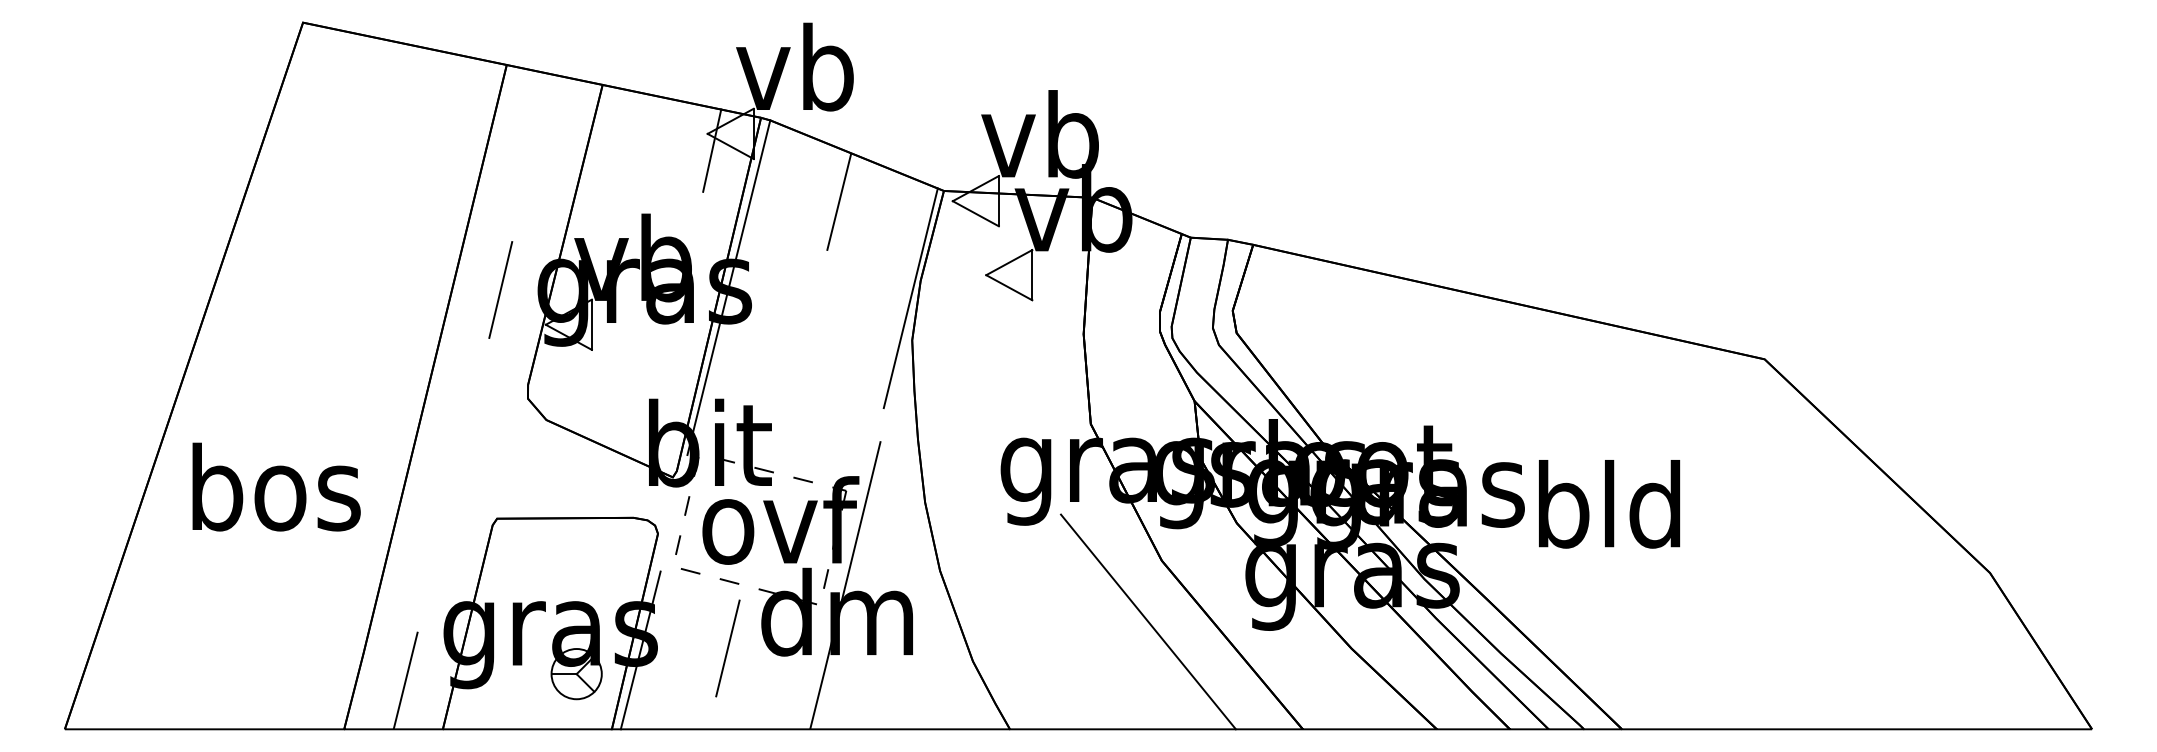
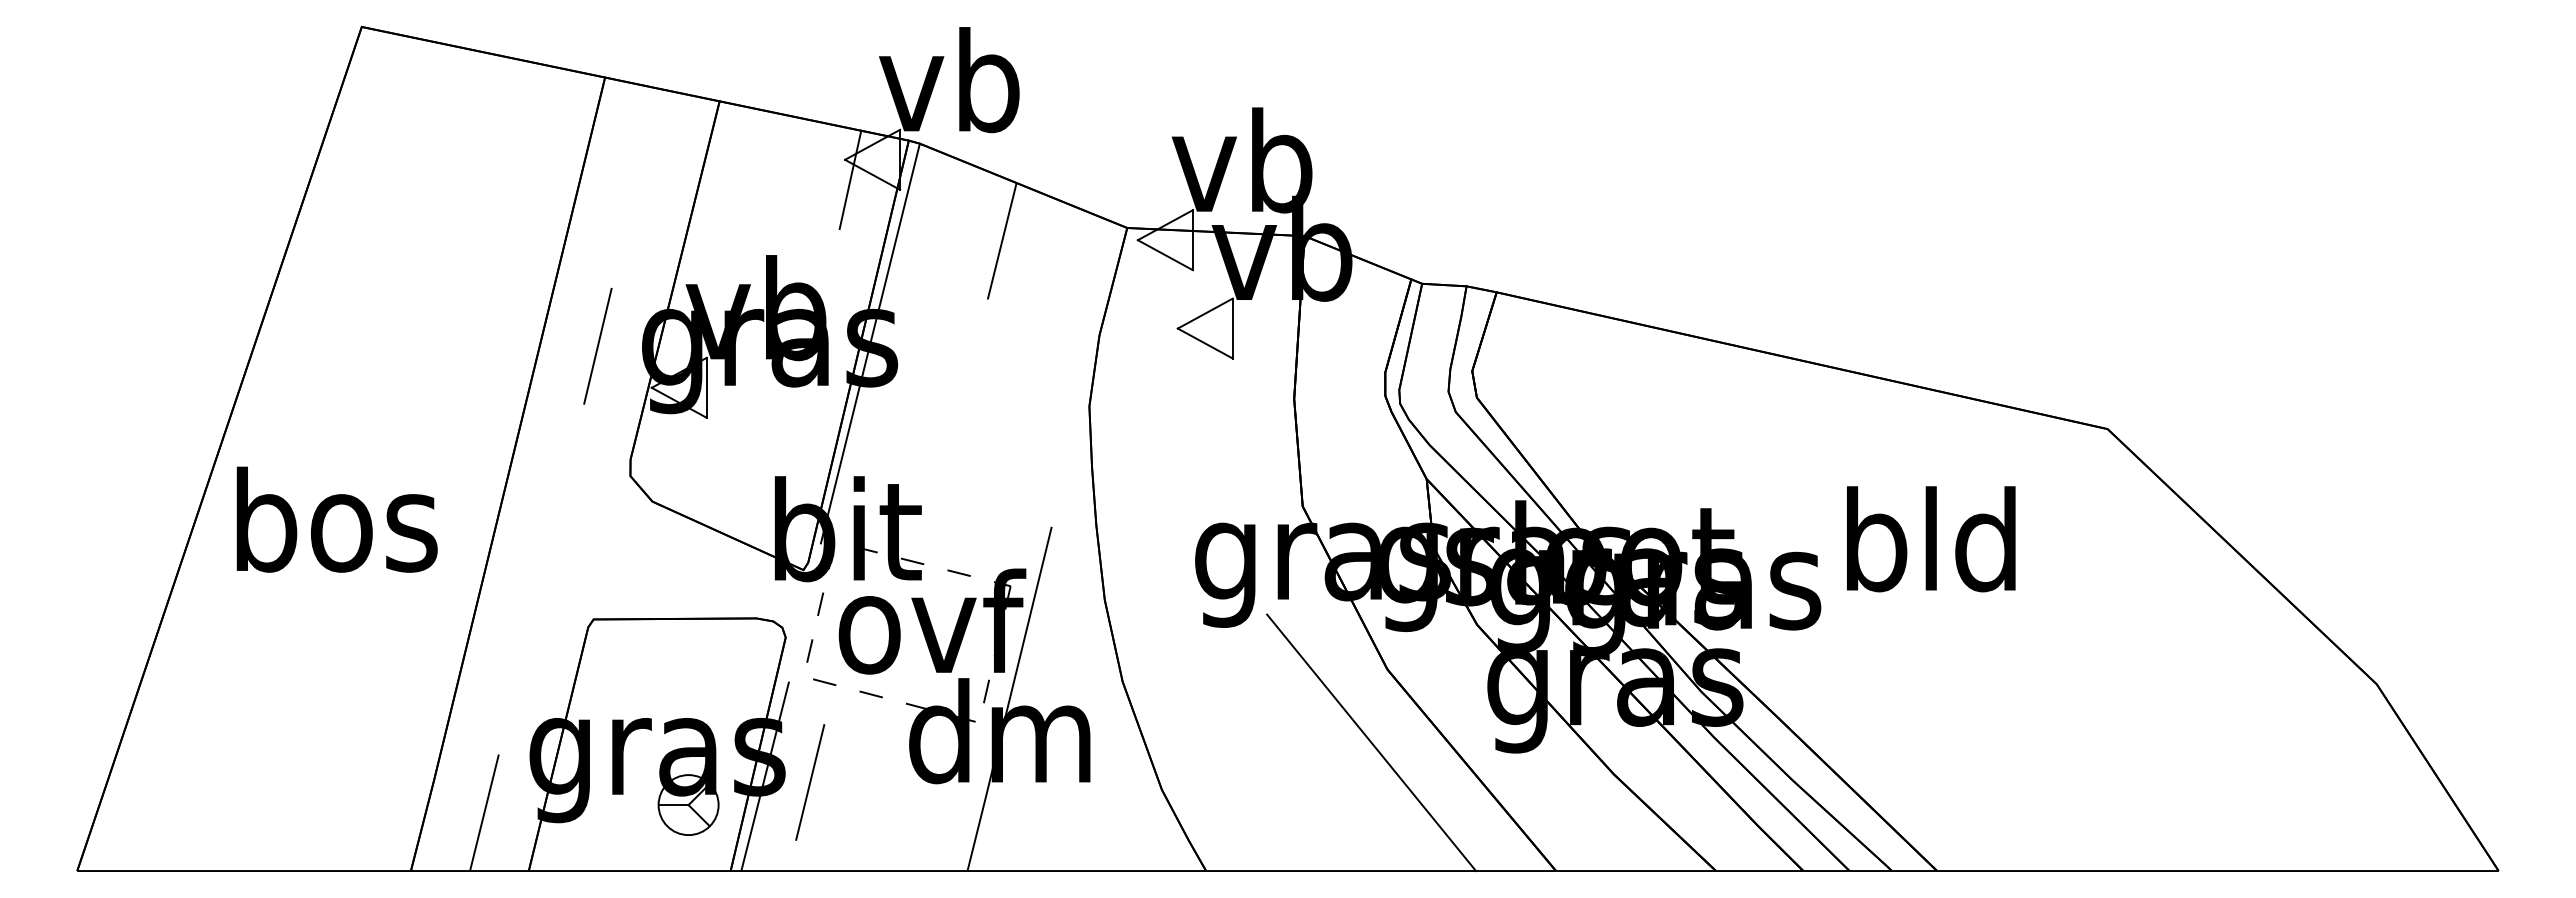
line: (910, 298) -> (1087, 356), removed
text: (276, 486) -> (336, 519), moved
text: (1609, 504) -> (1931, 539), moved
line: (728, 648) -> (810, 782), moved

